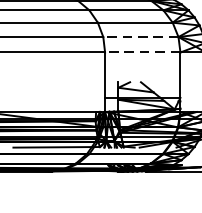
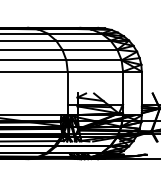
line: (141, 37) -> (94, 60), dashed -> solid
line: (142, 52) -> (95, 71), dashed -> solid

